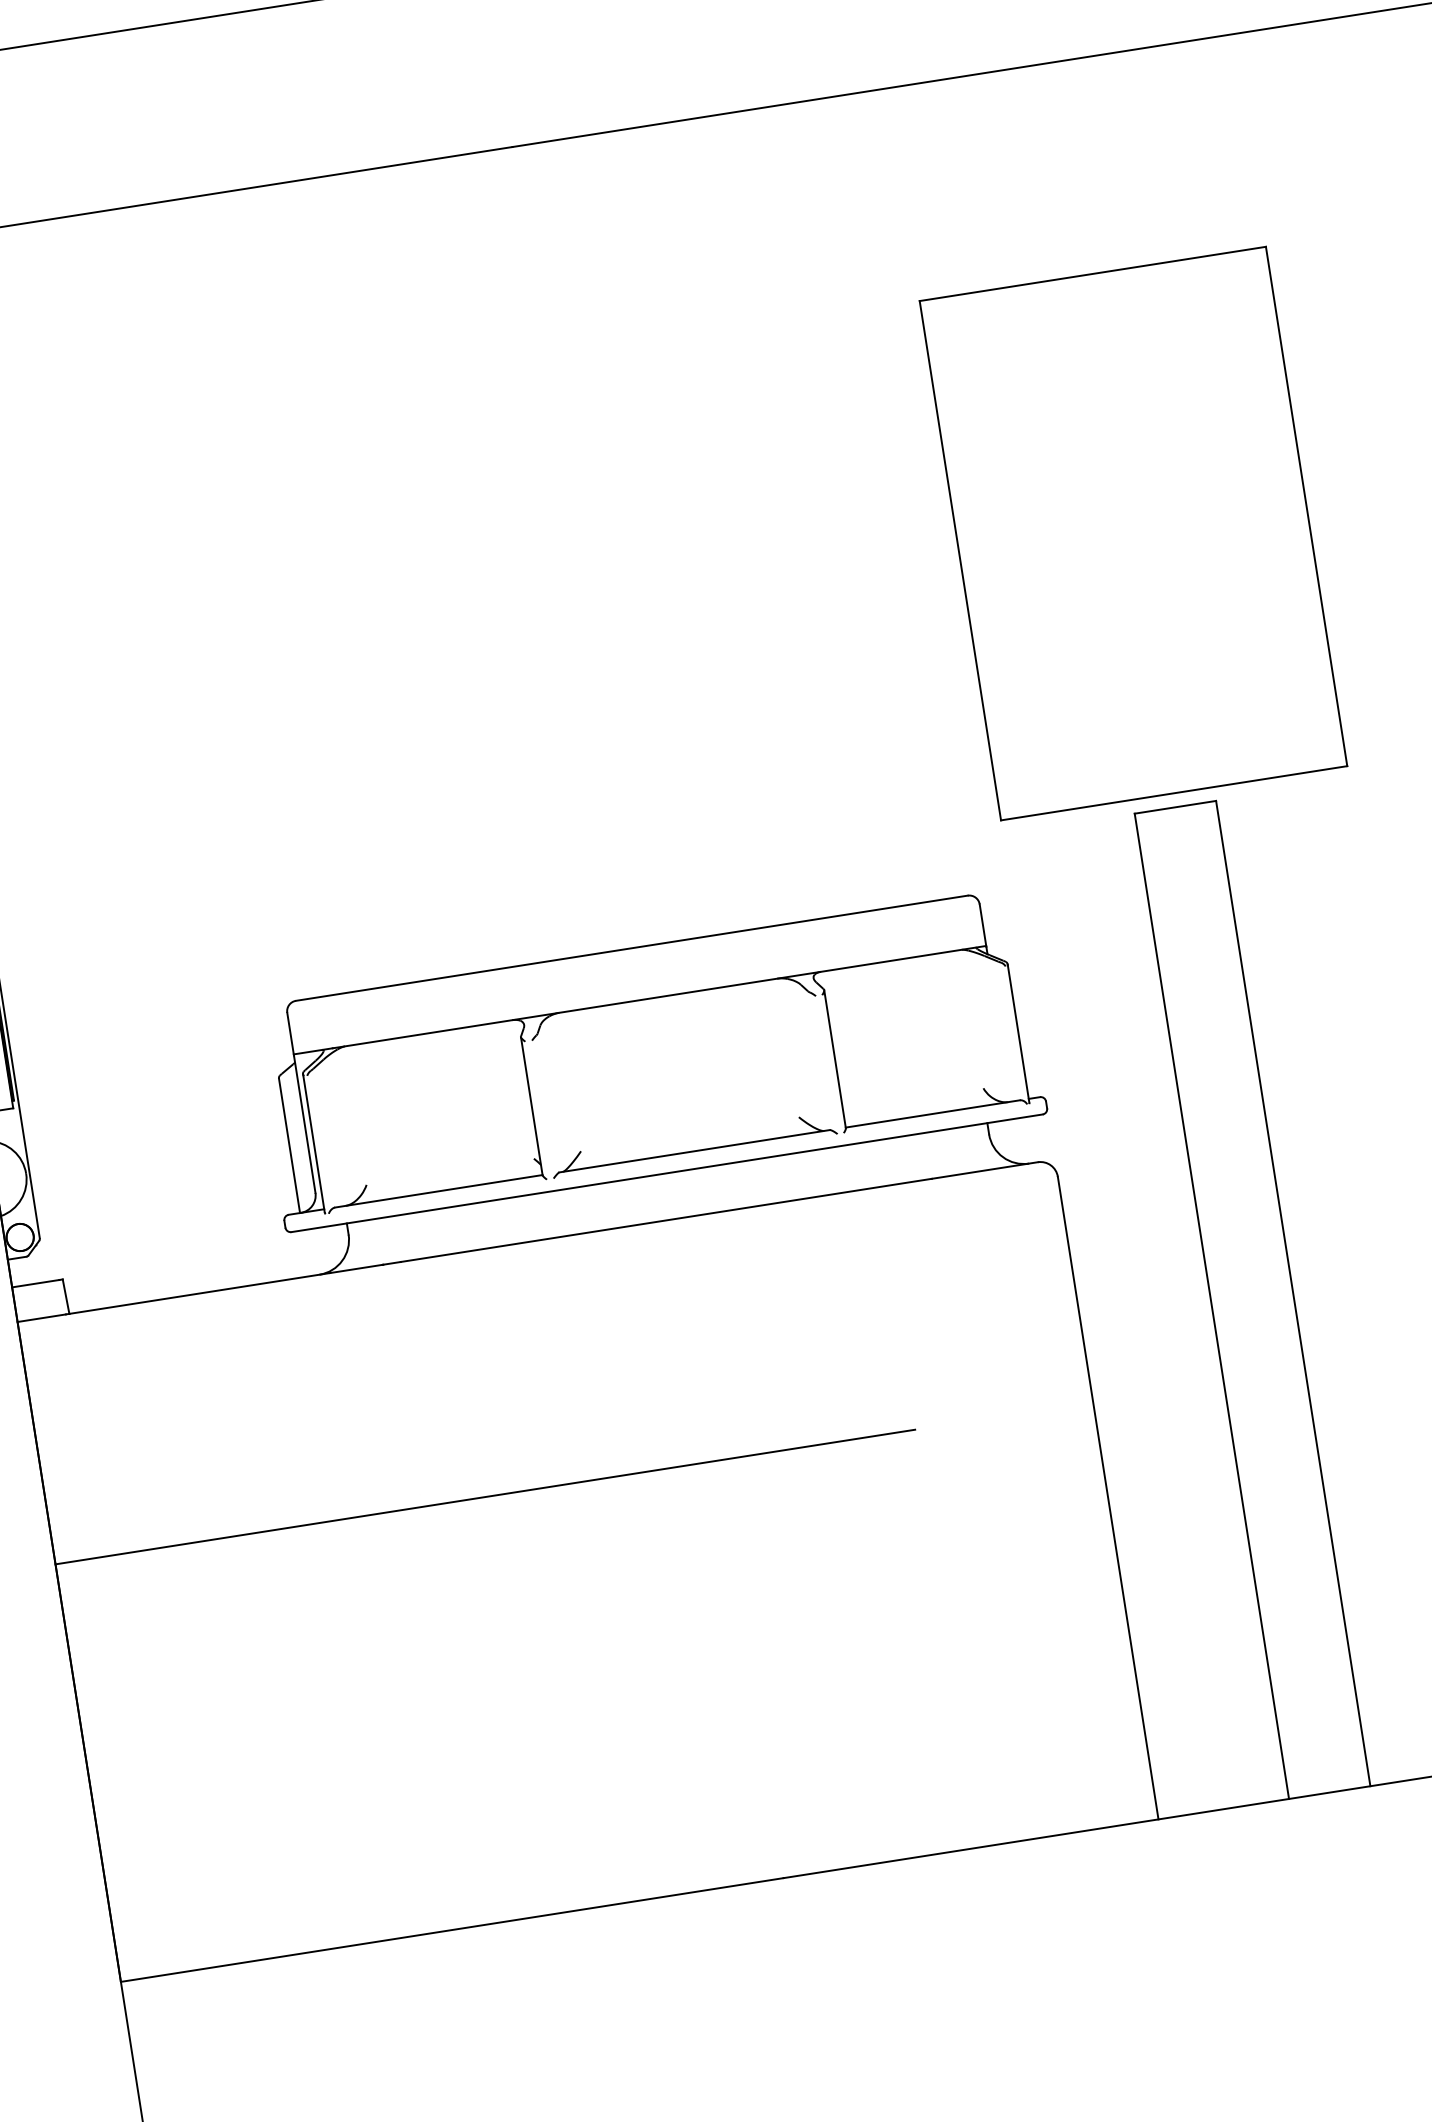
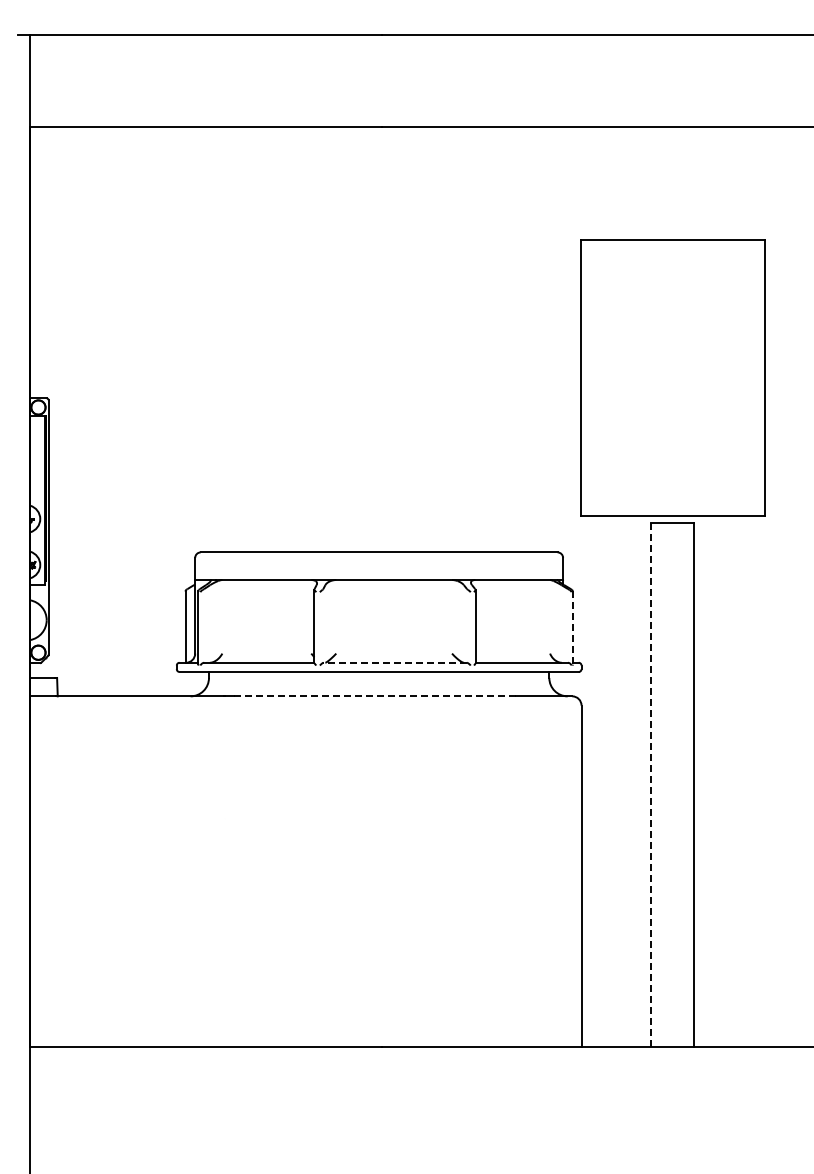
line: (1018, 1034) -> (572, 628), solid -> dashed
line: (695, 1150) -> (395, 662), solid -> dashed
line: (667, 1220) -> (375, 696), solid -> dashed
line: (1211, 1306) -> (650, 785), solid -> dashed
line: (485, 1497) -> (258, 825), removed

